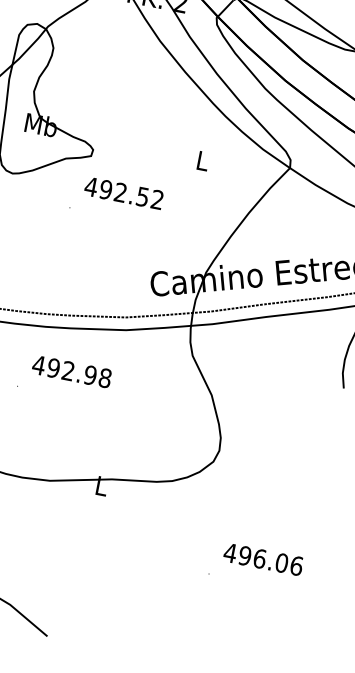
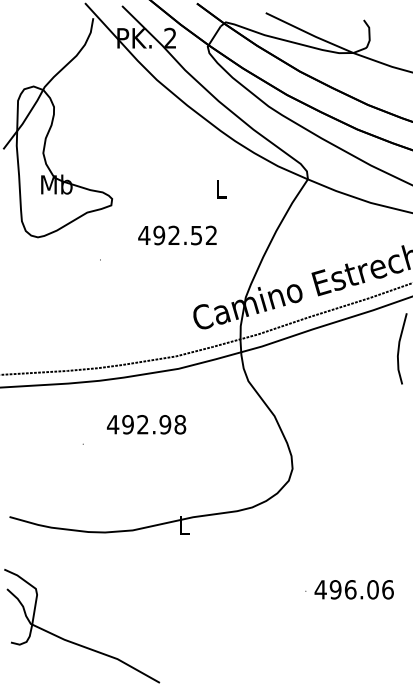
text: (123, 193) -> (177, 235), moved
text: (71, 371) -> (146, 424), moved
text: (262, 559) -> (353, 589), moved

